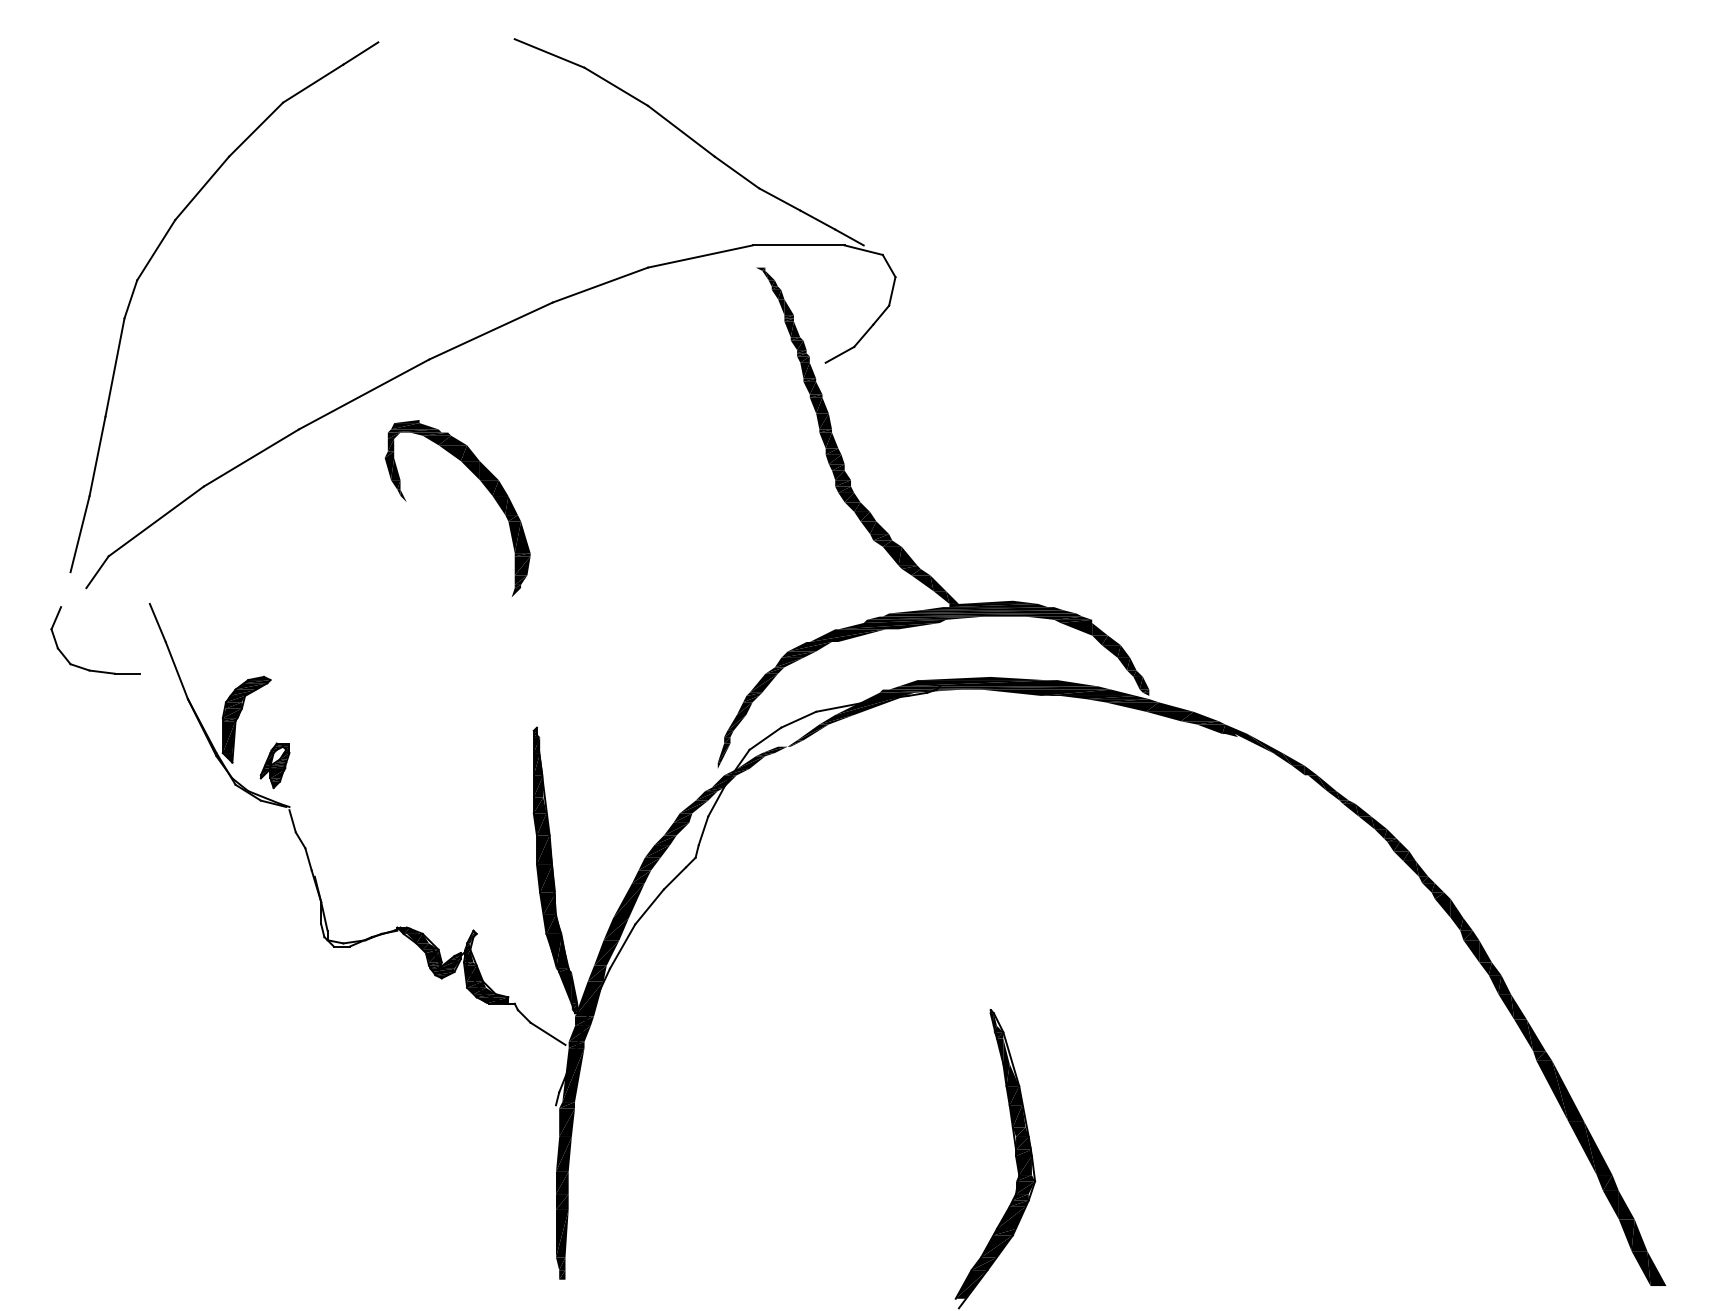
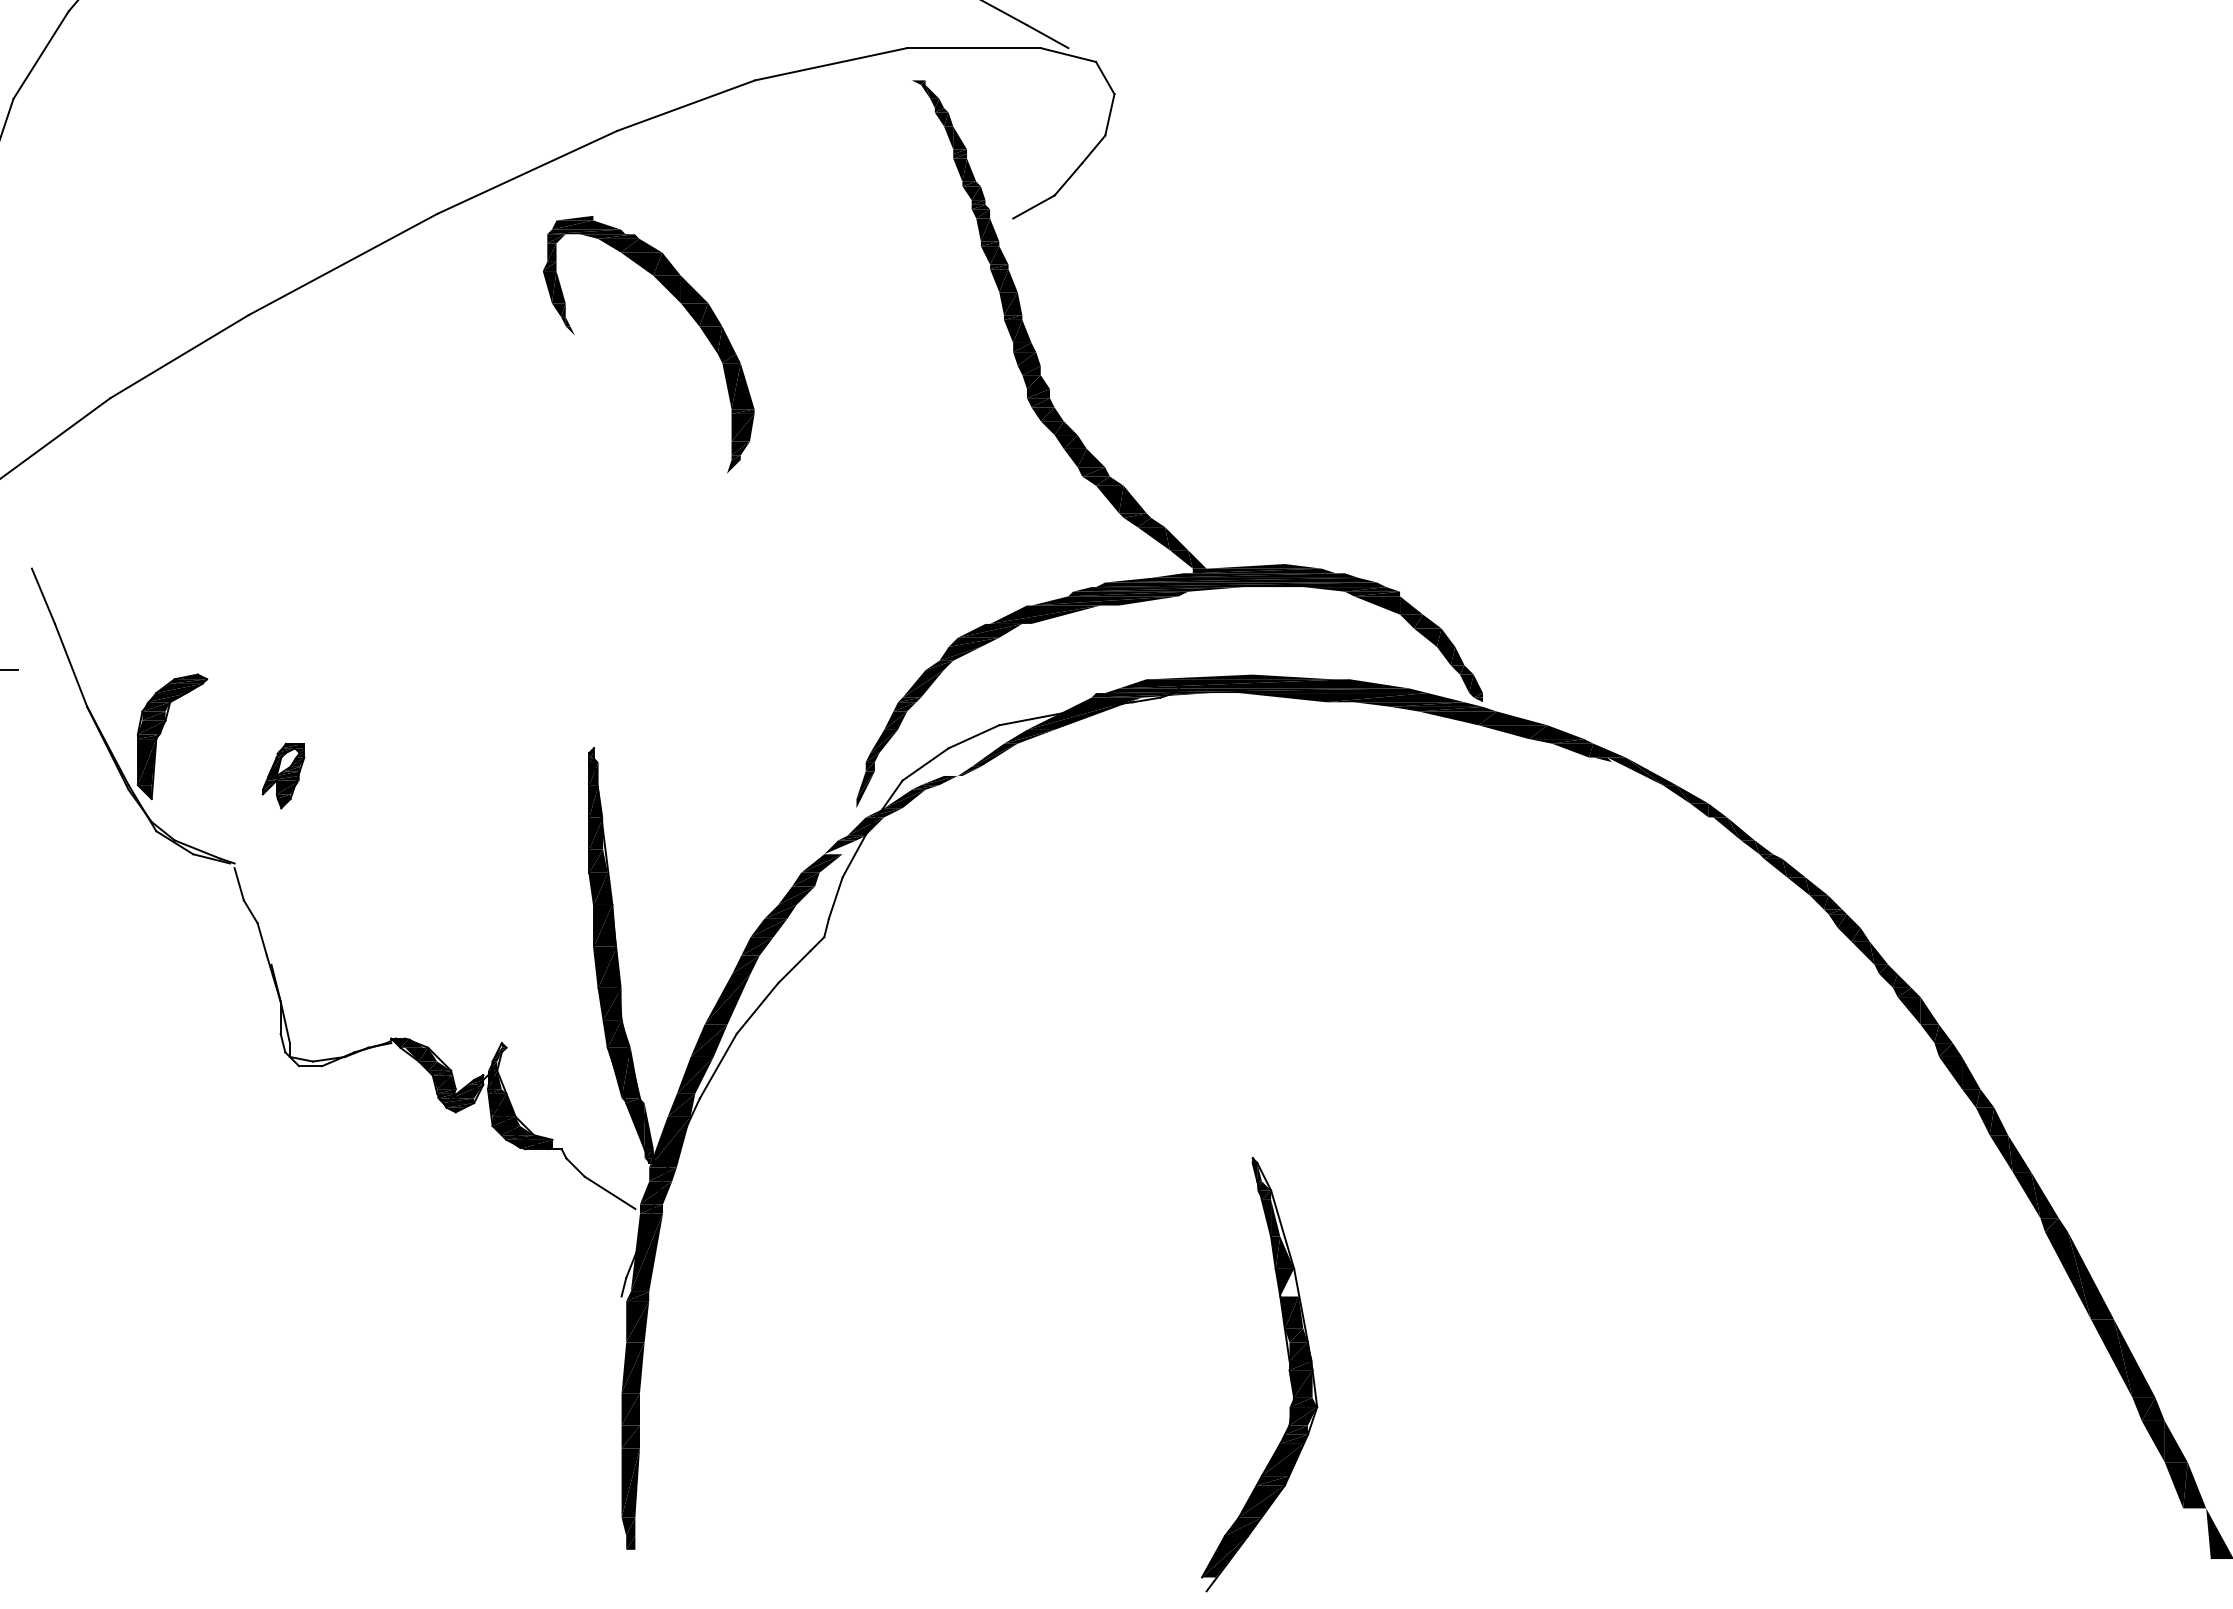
part: (484, 486) -> (687, 312), moved
part: (274, 765) -> (282, 775), moved
fill: (706, 795) -> (840, 846), removed
fill: (1015, 1095) -> (1288, 1282), removed
fill: (1640, 1268) -> (2196, 1533), removed

